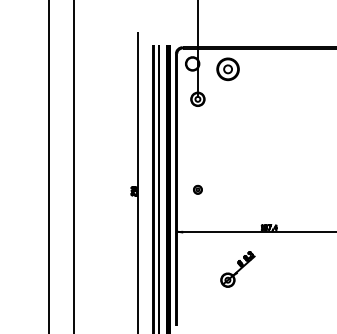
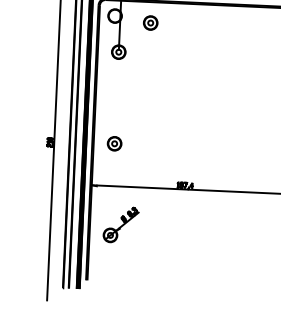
part: (227, 68) -> (150, 22), size x0.62
part: (197, 189) -> (114, 143), size x1.67
part: (237, 269) -> (120, 224), moved

